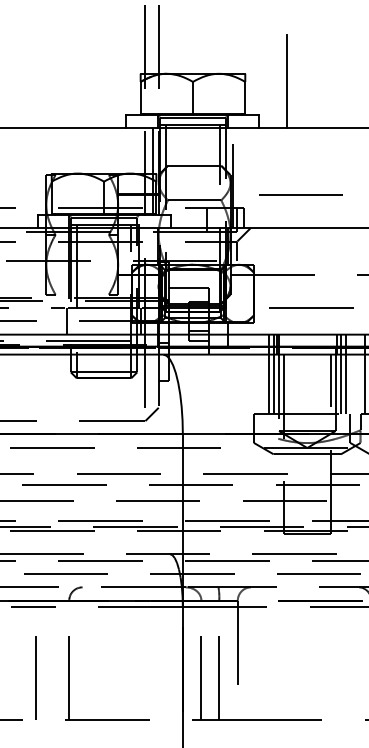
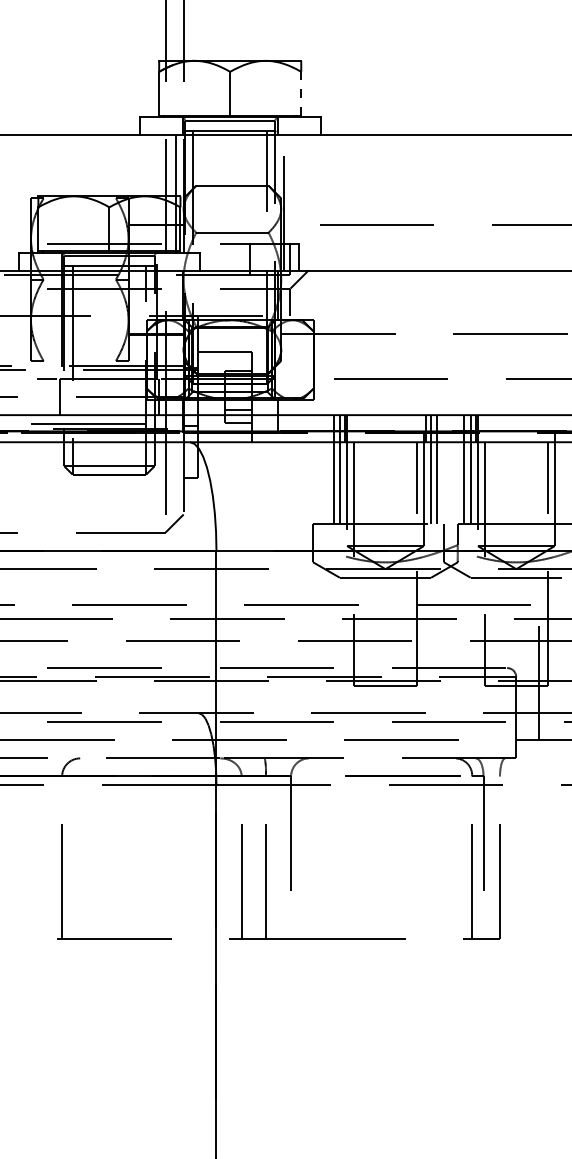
line: (287, 81) -> (358, 71), removed
line: (245, 97) -> (301, 93), solid -> dashed
line: (35, 677) -> (16, 881), removed

